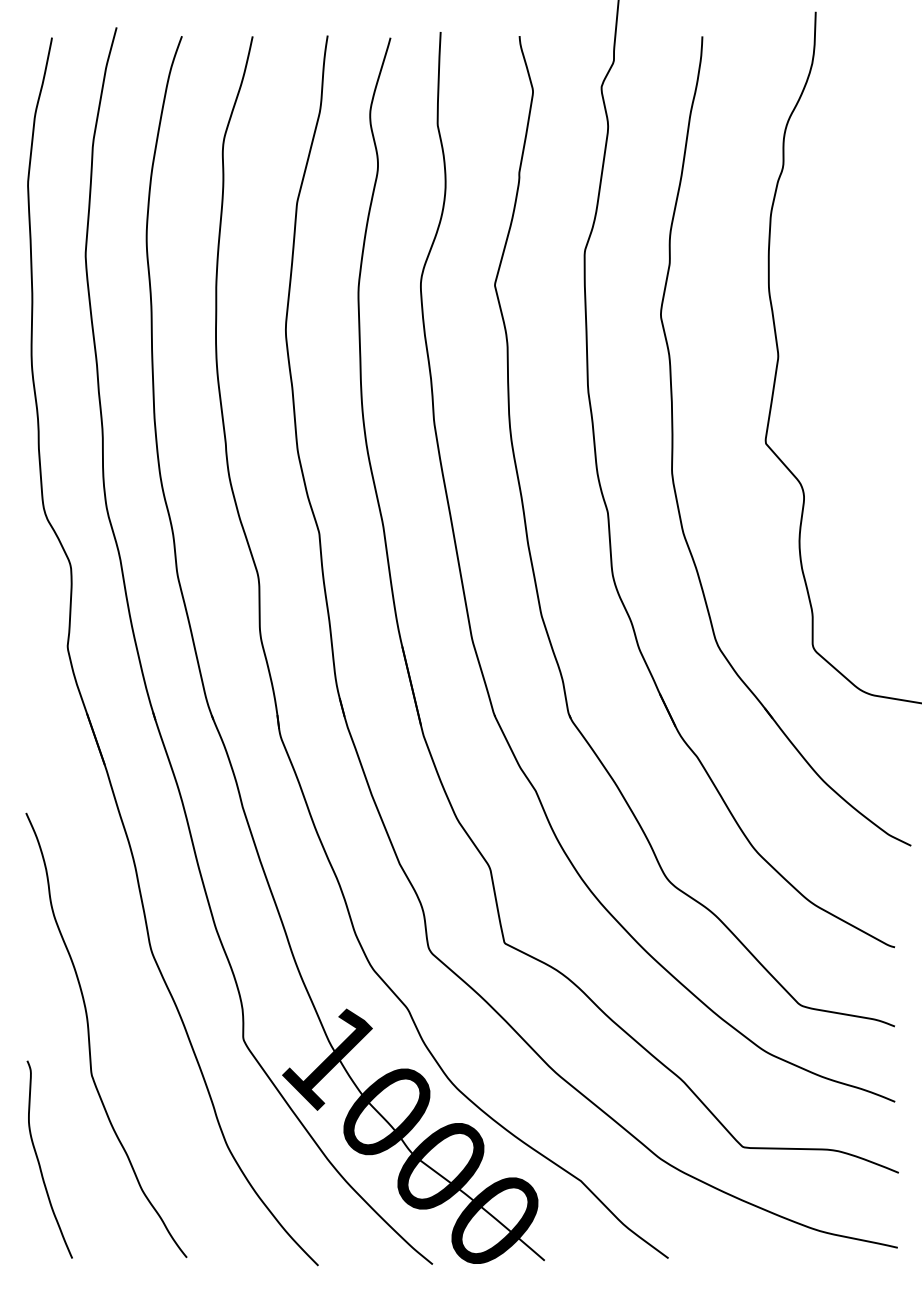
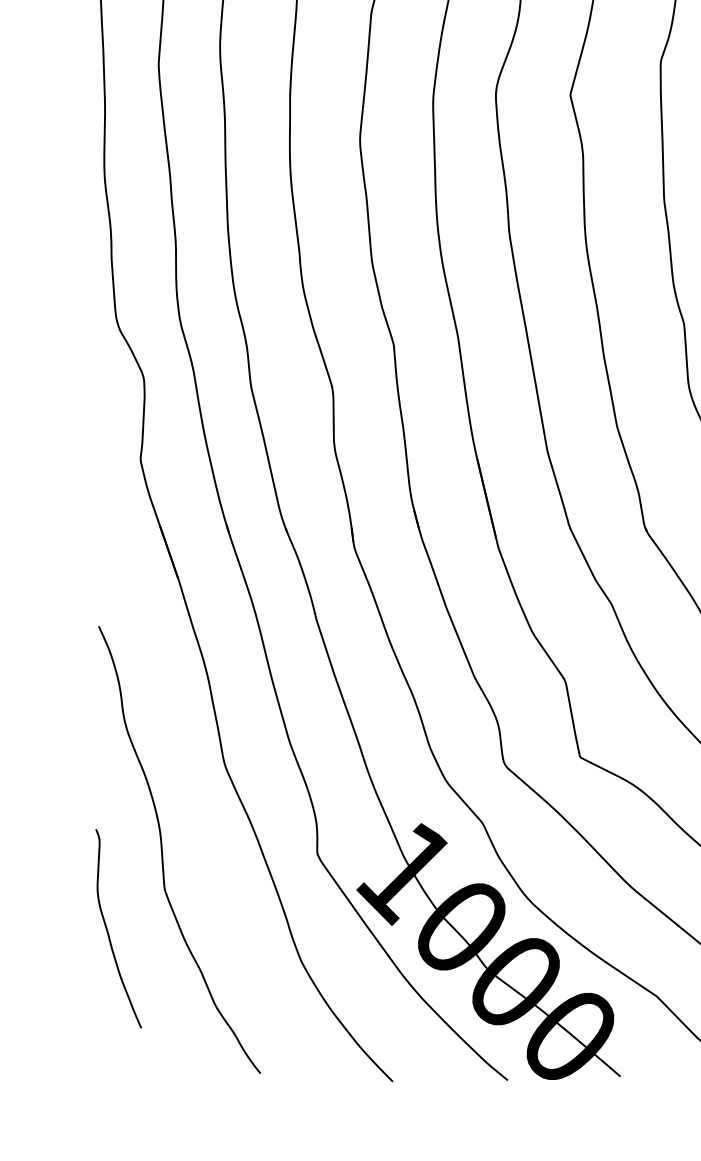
curve: (39, 1160) -> (108, 929), moved

